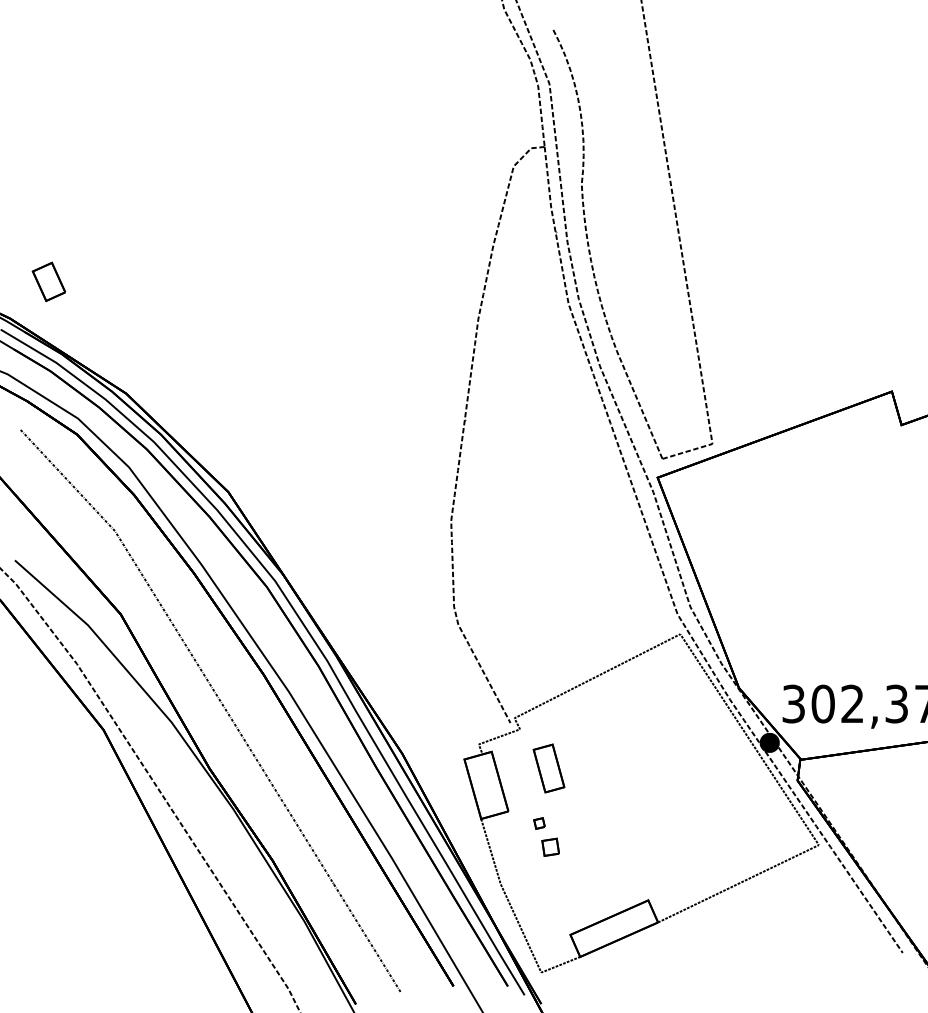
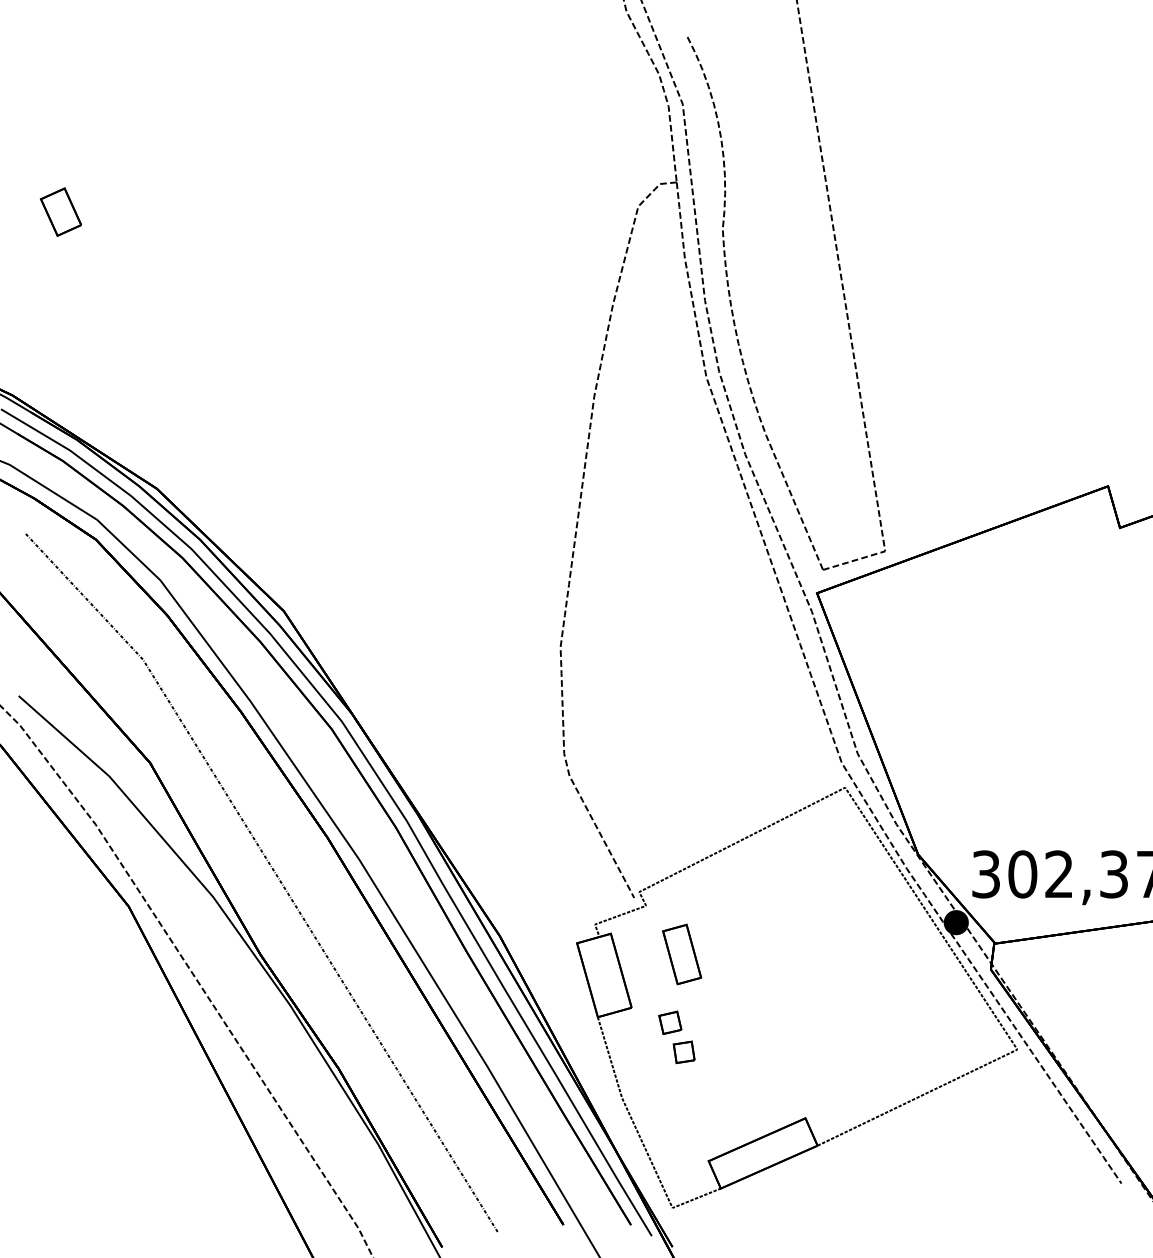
part: (48, 281) -> (60, 211), moved
part: (539, 823) -> (670, 1022), size x1.67

